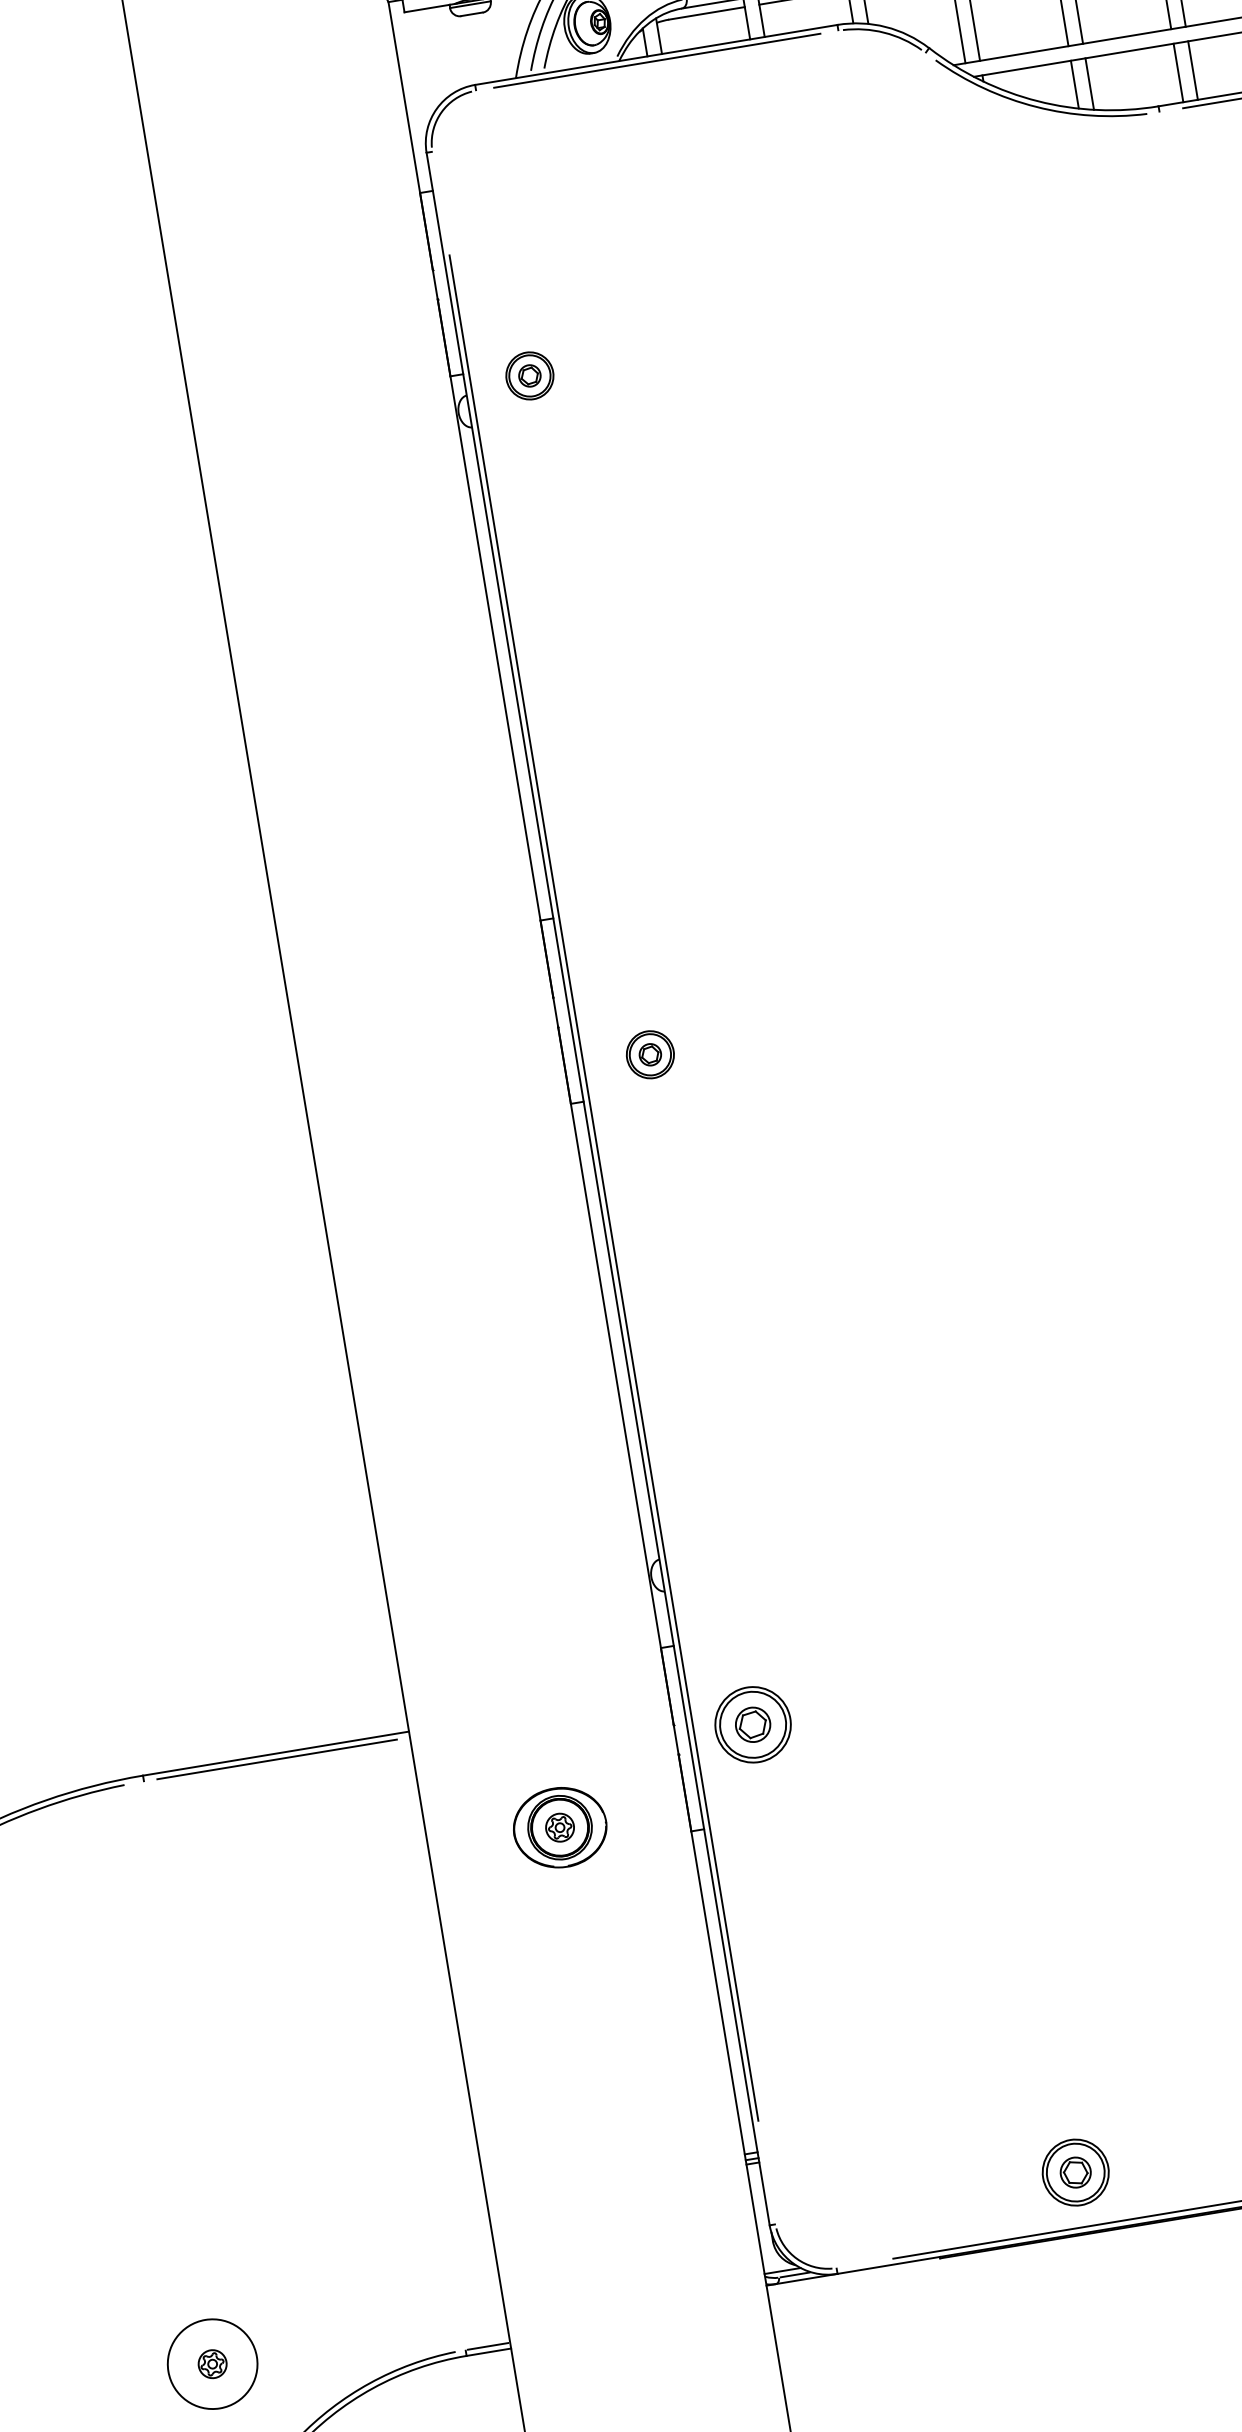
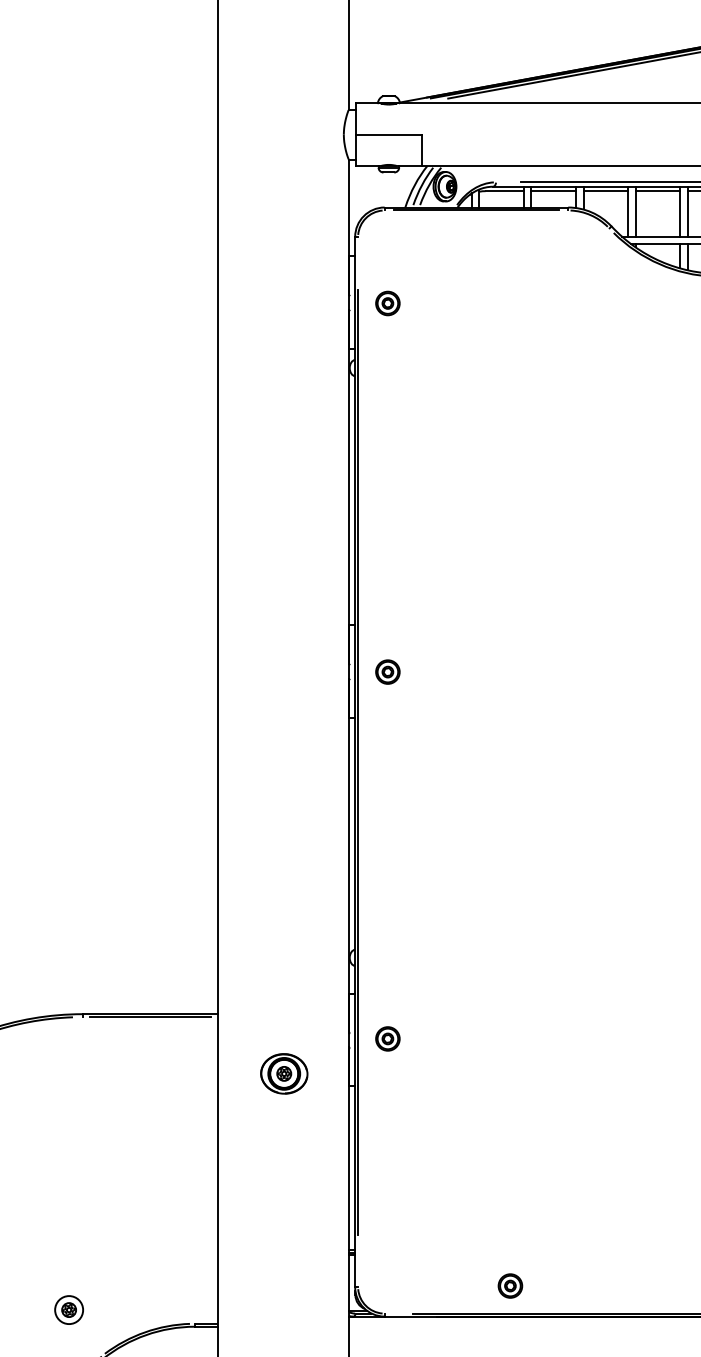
part: (529, 376) -> (387, 303), moved
part: (649, 1053) -> (387, 671), moved
part: (752, 1724) -> (387, 1038), size x0.62
part: (1075, 2171) -> (510, 1285), size x0.71
circle: (213, 2364) -> (69, 1310), size x0.62

